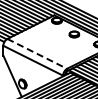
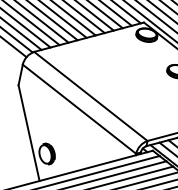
line: (37, 54) -> (91, 97), dashed -> solid

